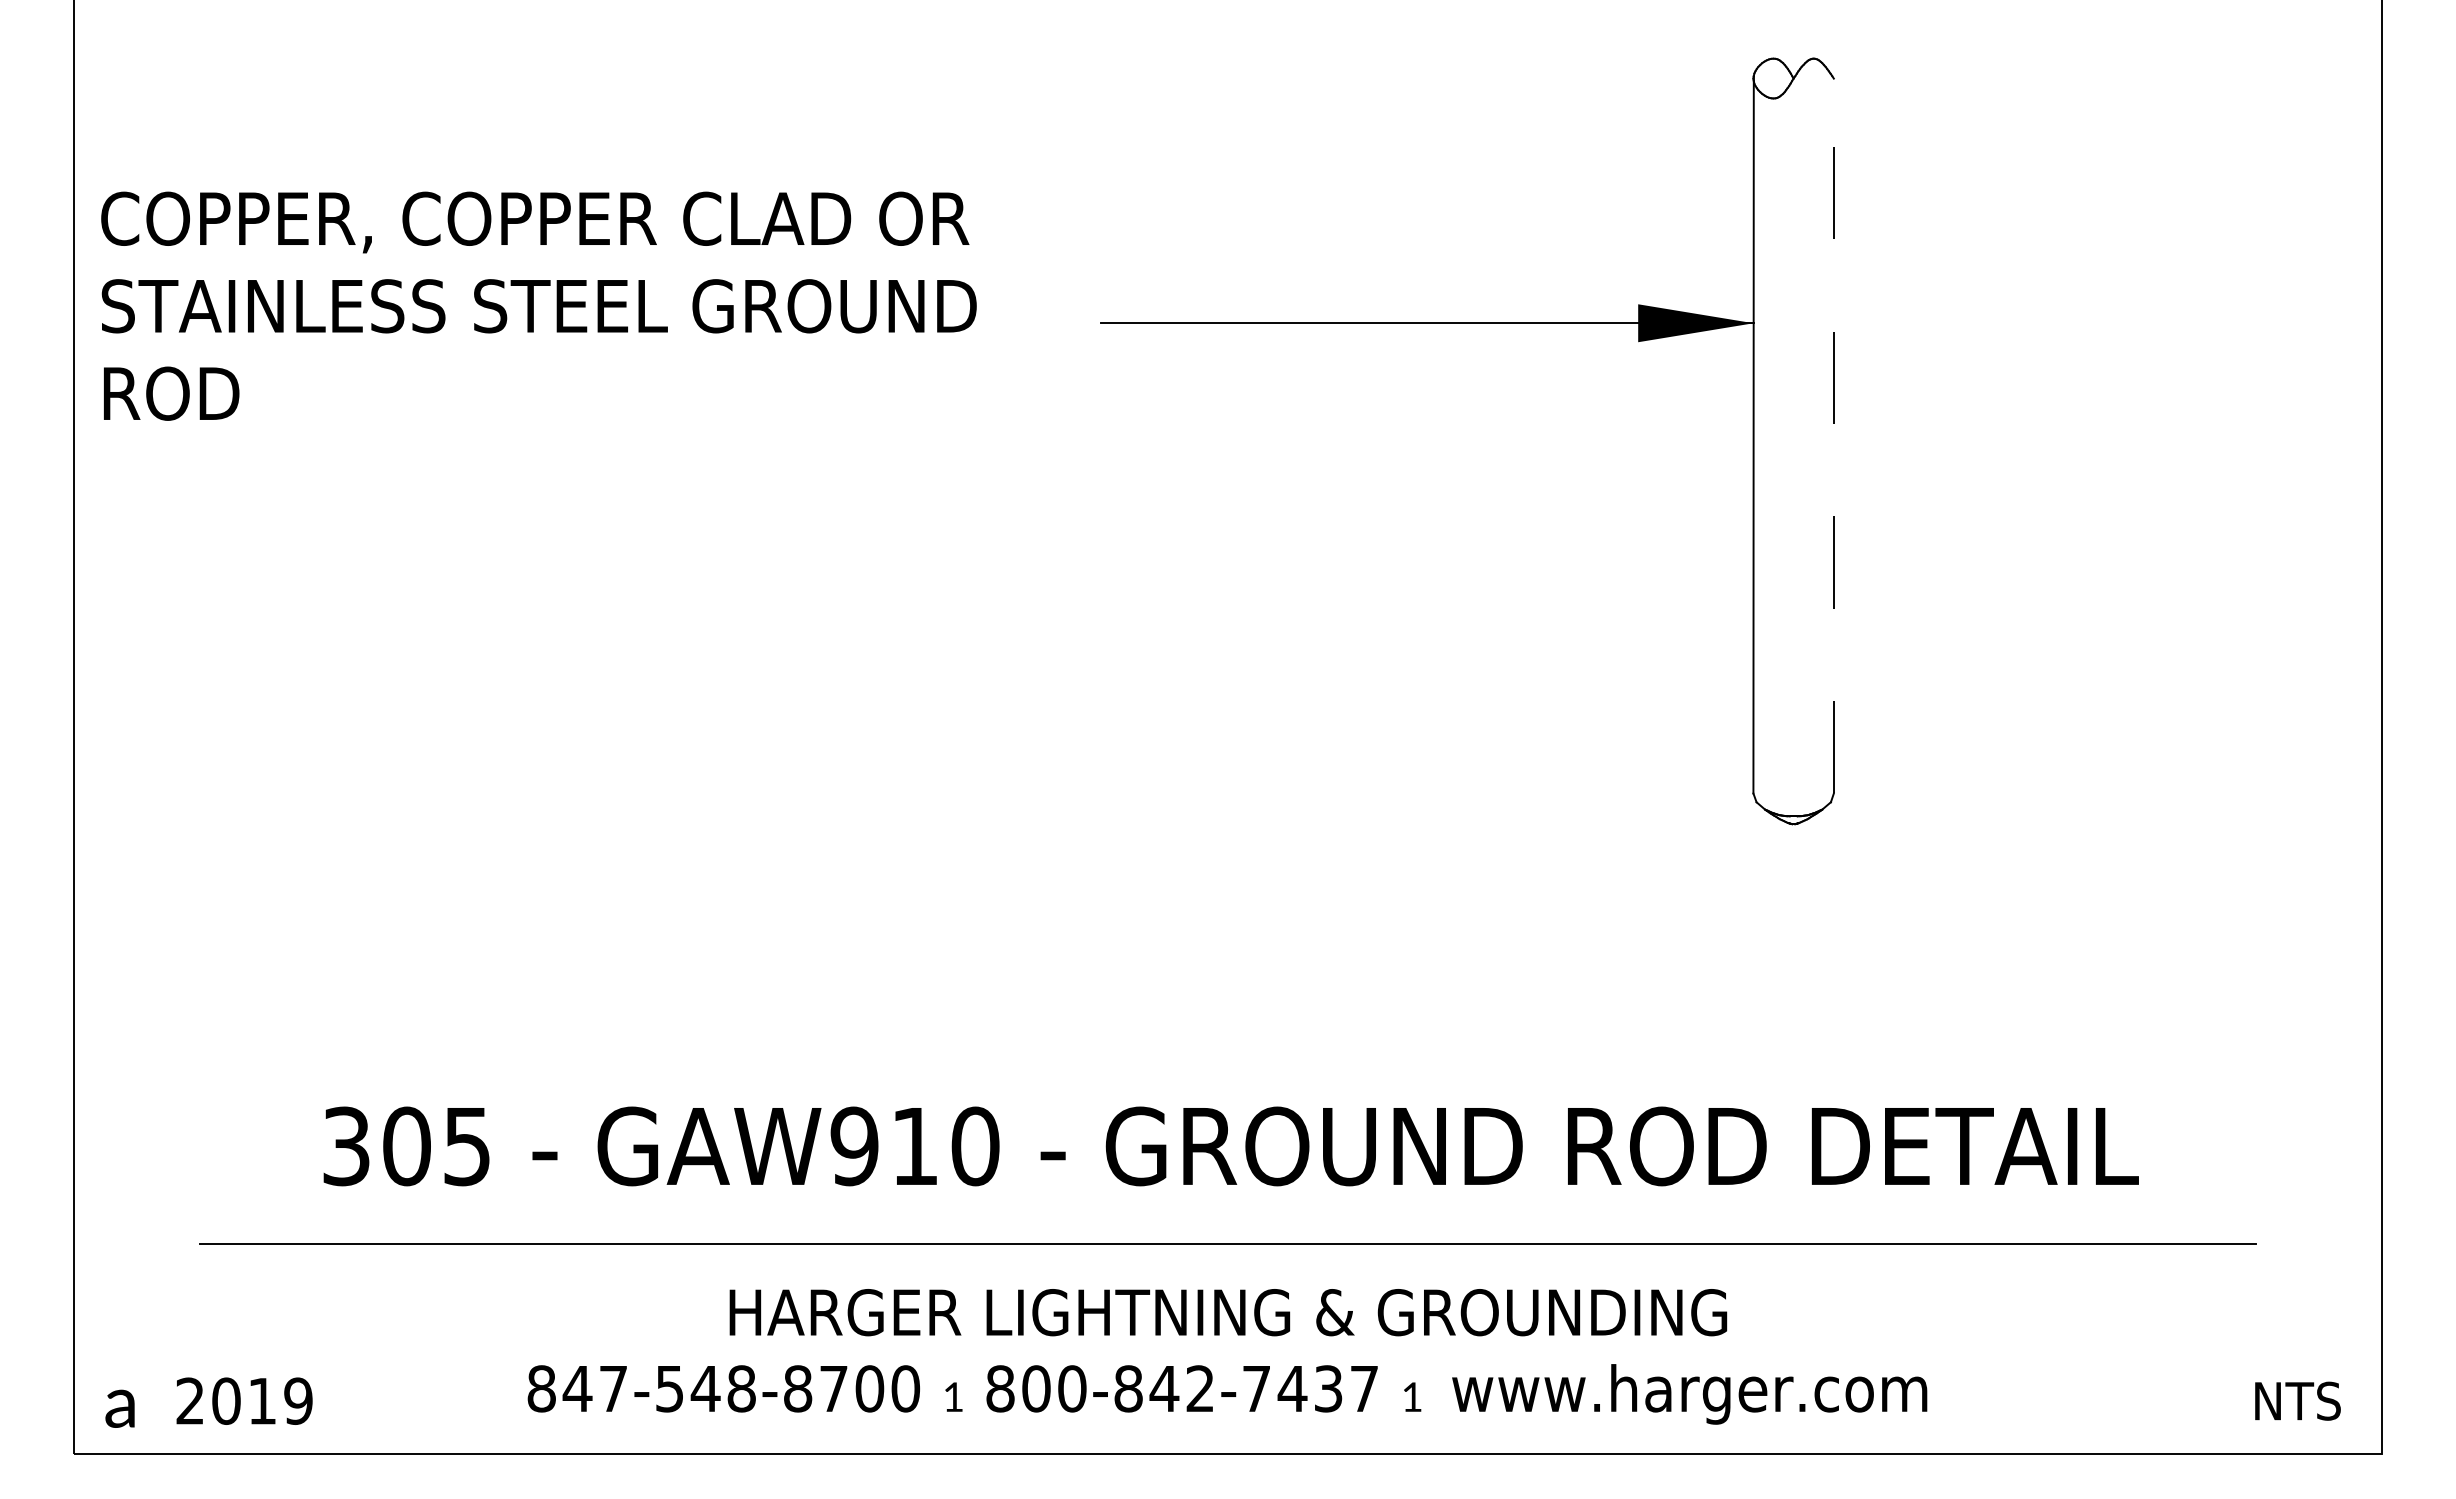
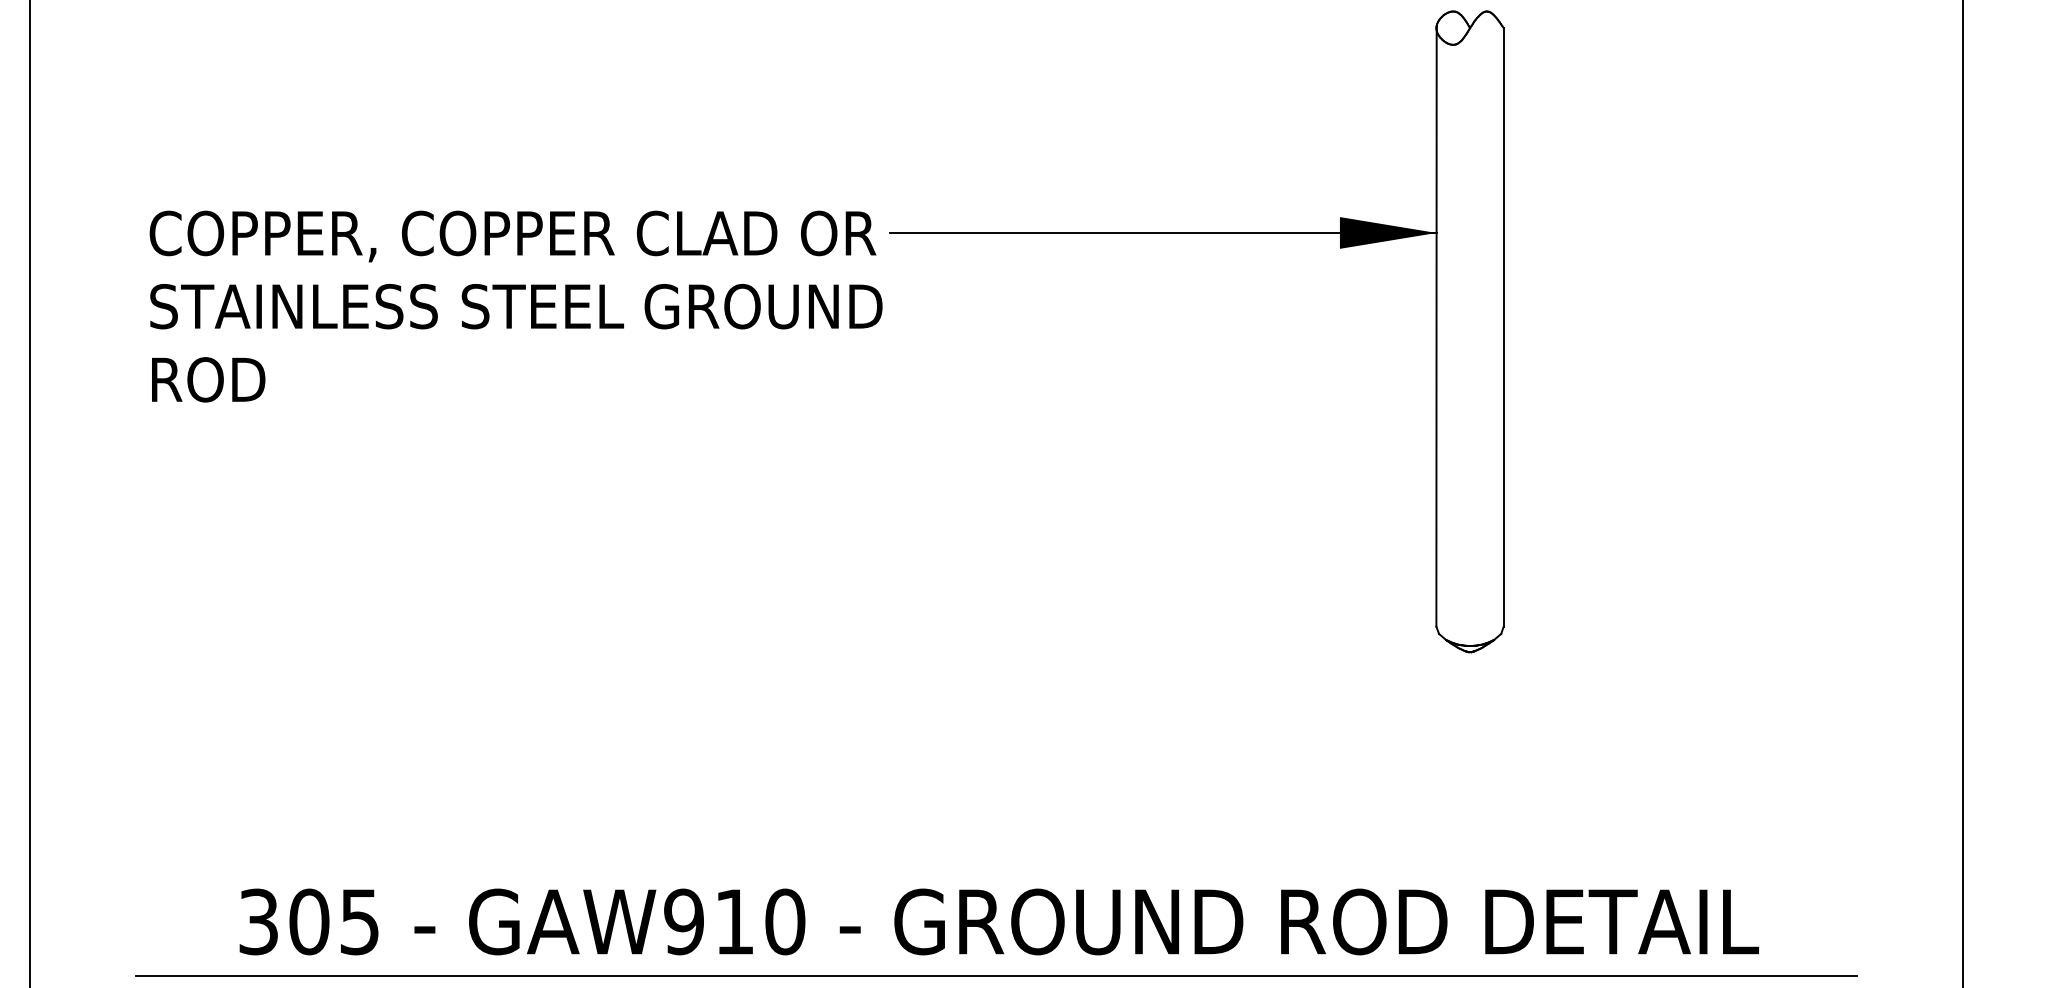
text: (538, 305) -> (515, 305), moved
line: (1833, 435) -> (1503, 326), dashed -> solid
line: (1227, 1211) -> (996, 976), added

